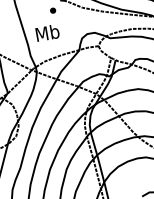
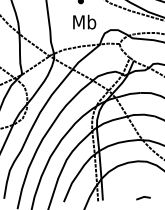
text: (47, 32) -> (84, 21), moved

